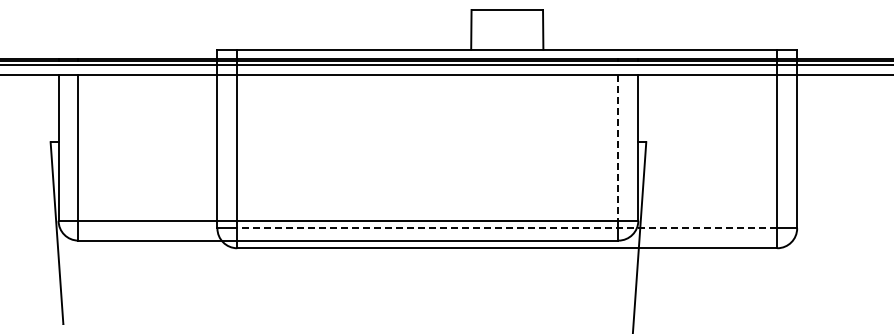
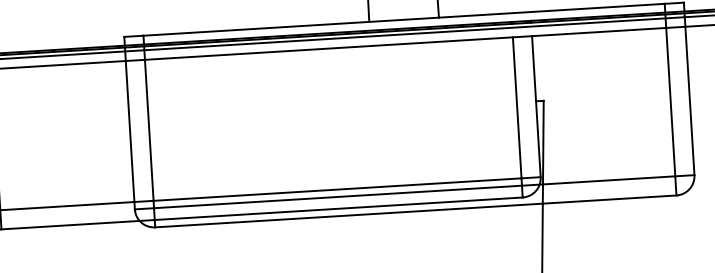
line: (618, 148) -> (517, 108), dashed -> solid
line: (506, 228) -> (413, 192), dashed -> solid

